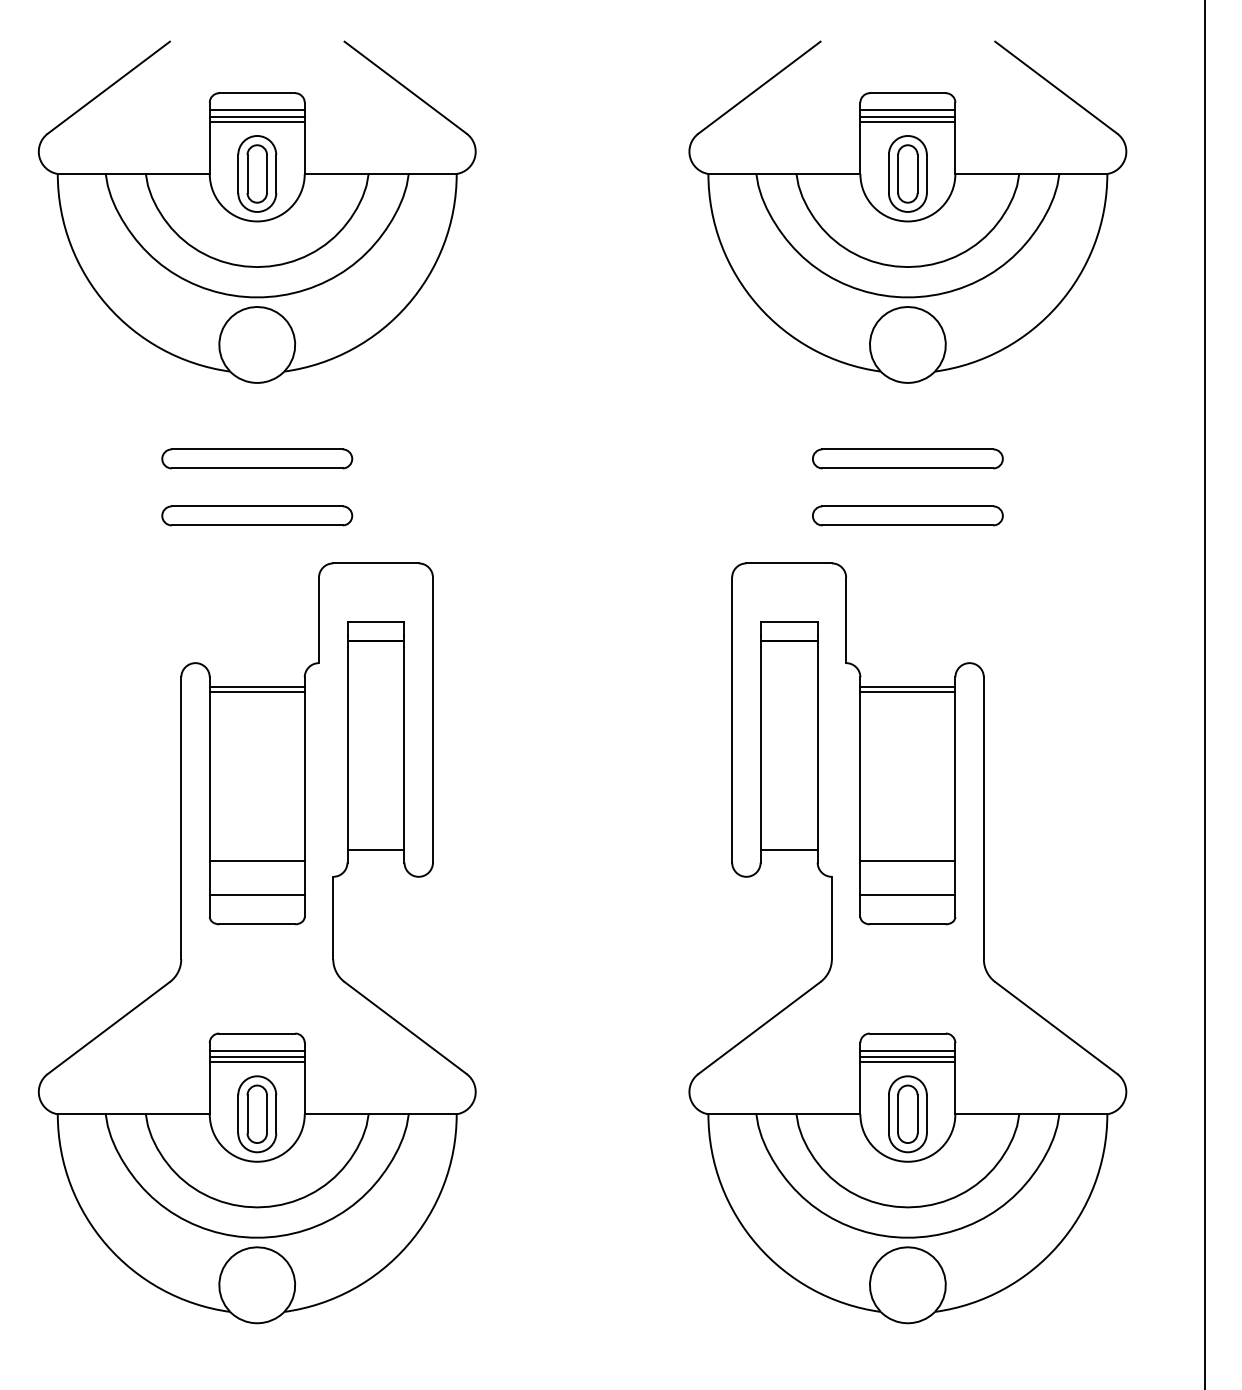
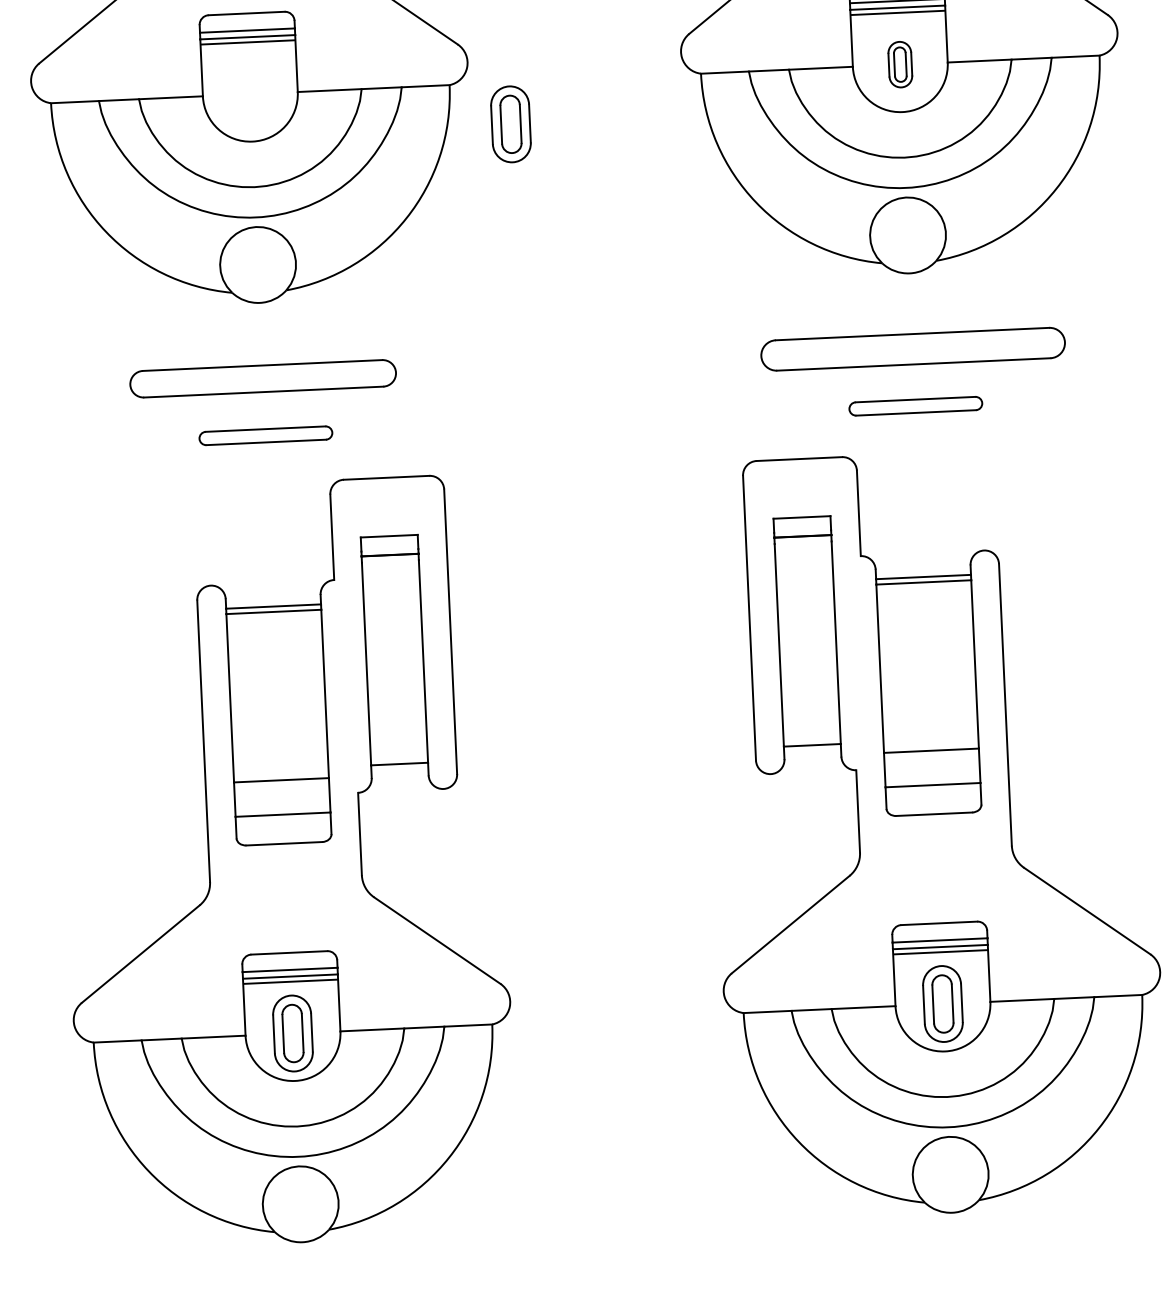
part: (257, 173) -> (511, 123), moved
part: (907, 173) -> (899, 64), size x0.6
part: (257, 458) -> (263, 378), size x1.4
part: (907, 458) -> (912, 348), size x1.6
part: (257, 515) -> (266, 435), size x0.7
part: (907, 515) -> (915, 405), size x0.7

